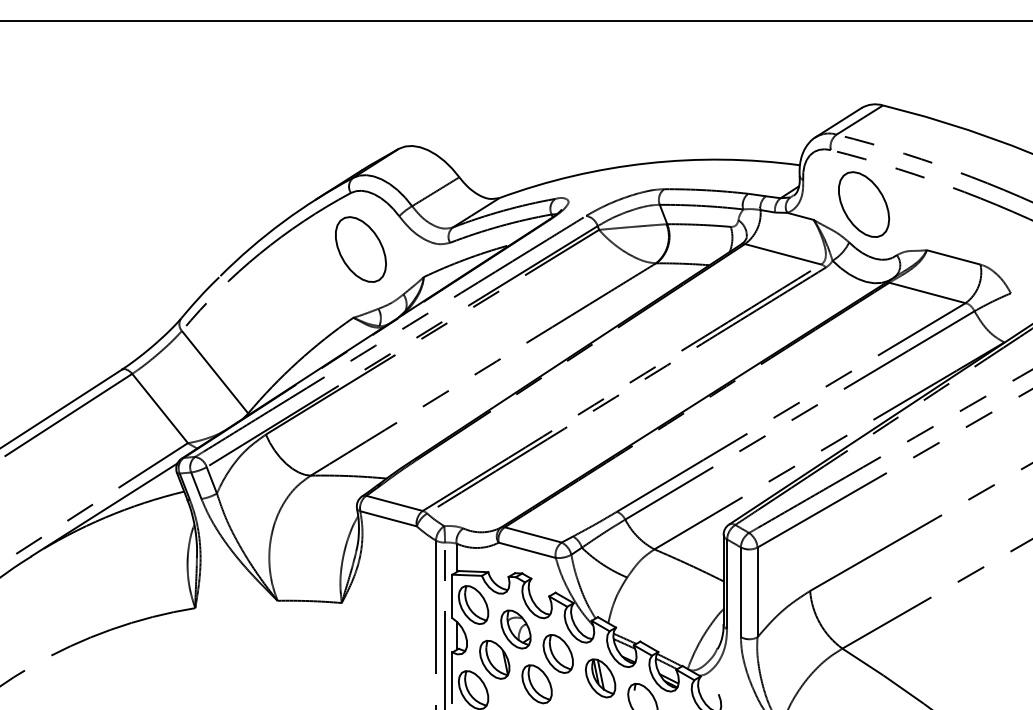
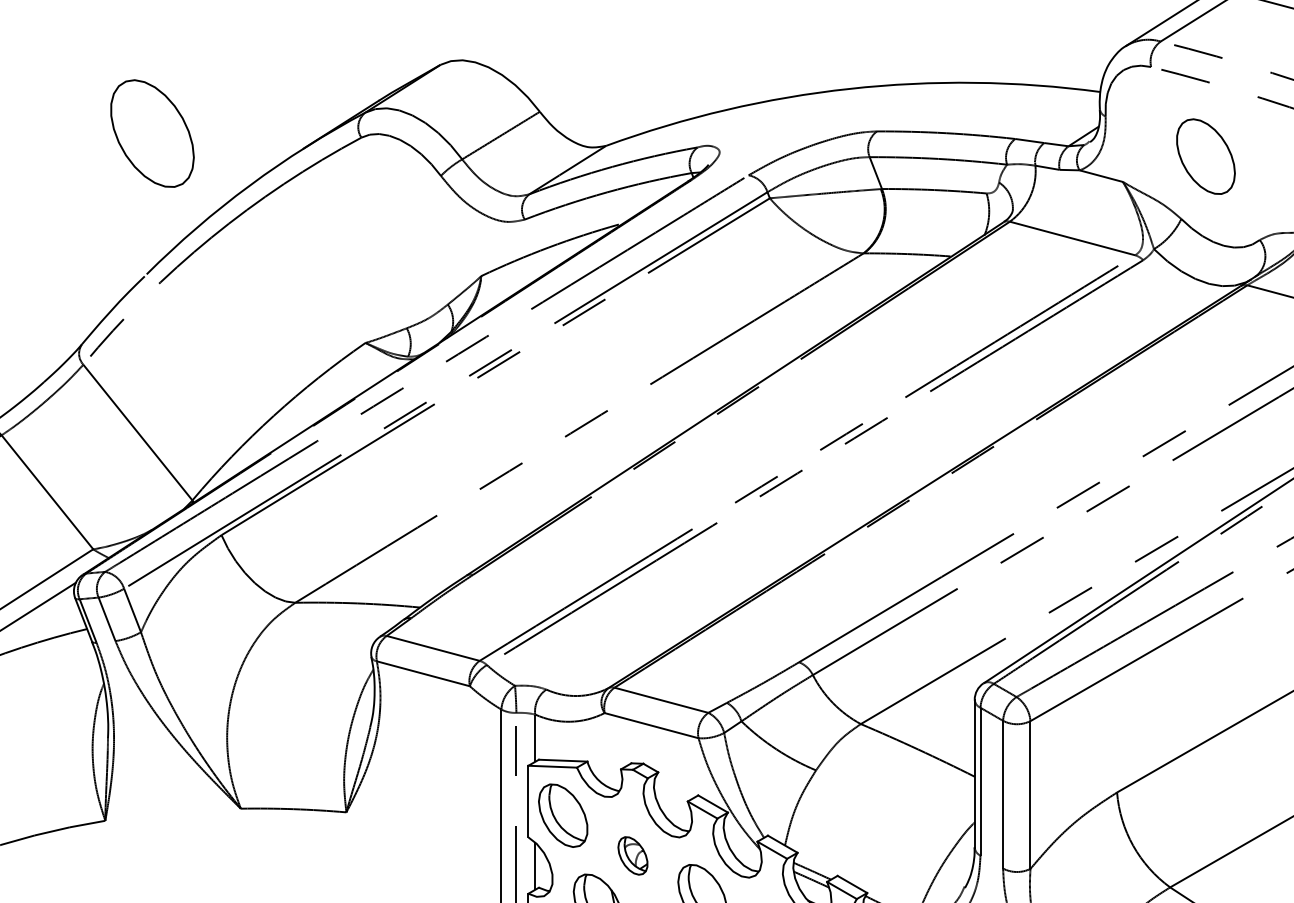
part: (864, 204) -> (1206, 156), size x0.7
part: (360, 249) -> (151, 133), moved
part: (515, 629) -> (632, 855), size x0.6

